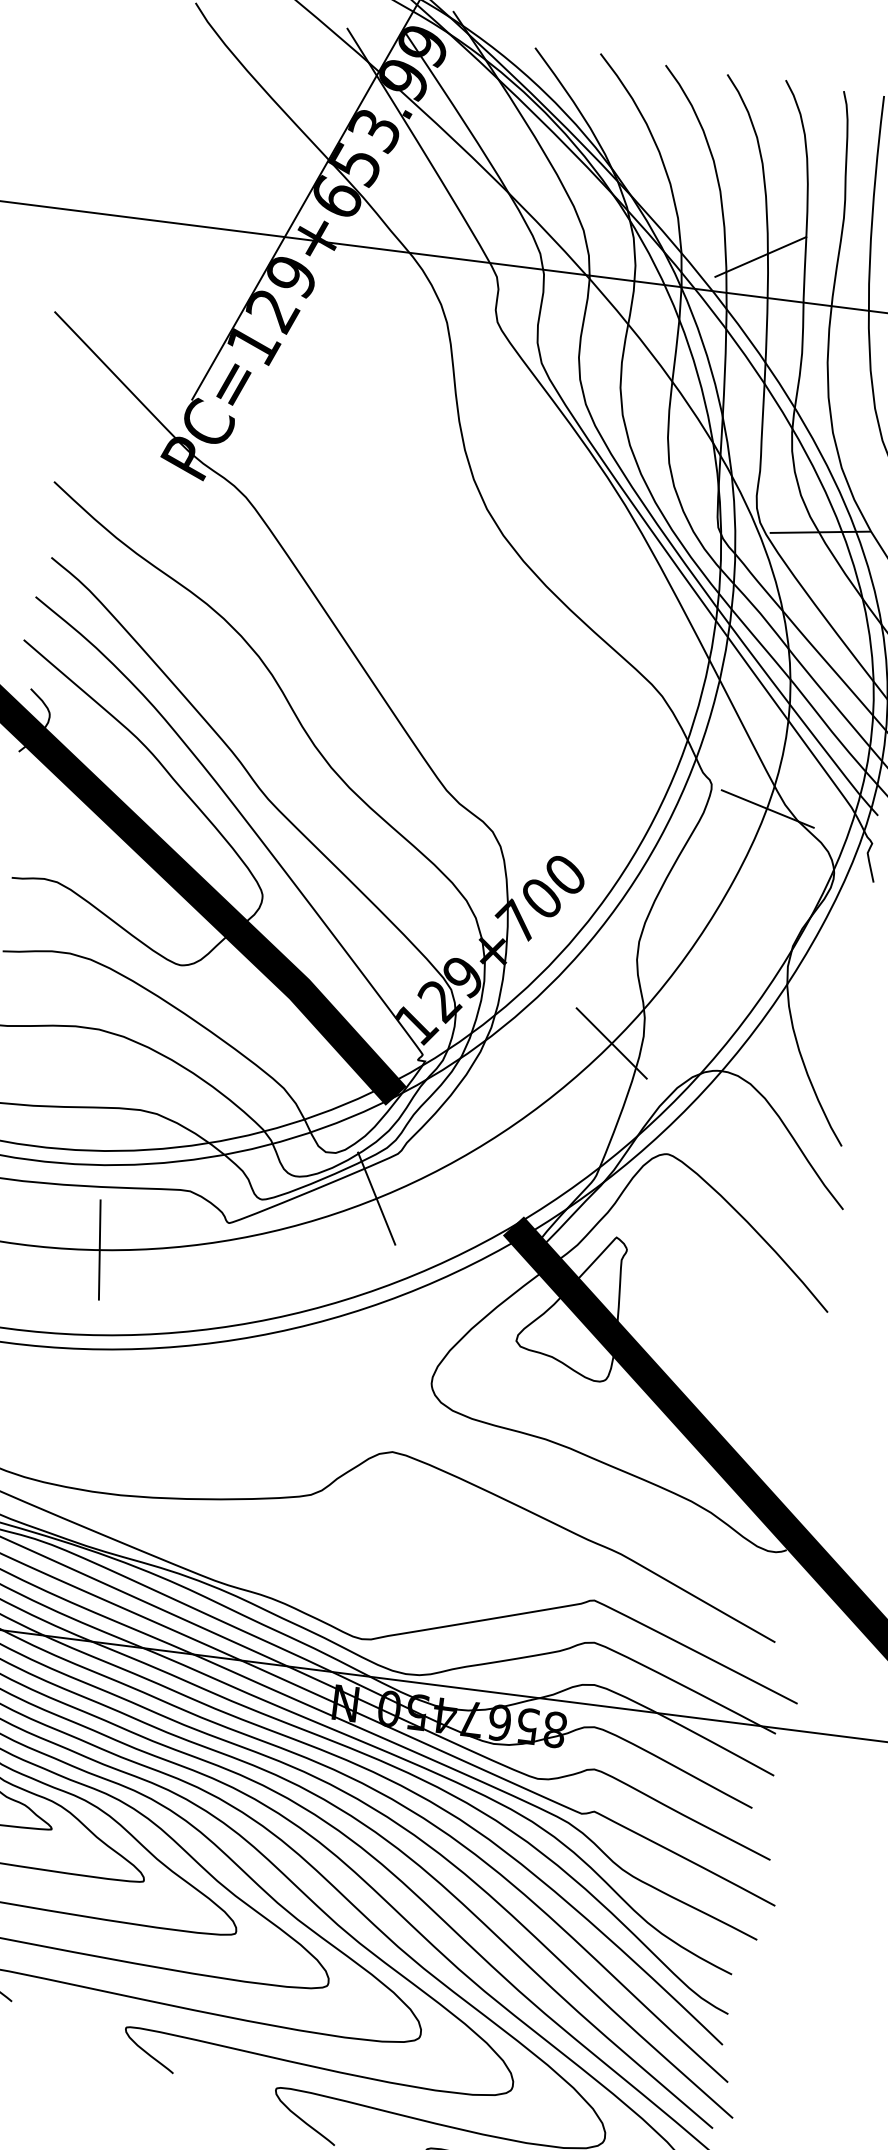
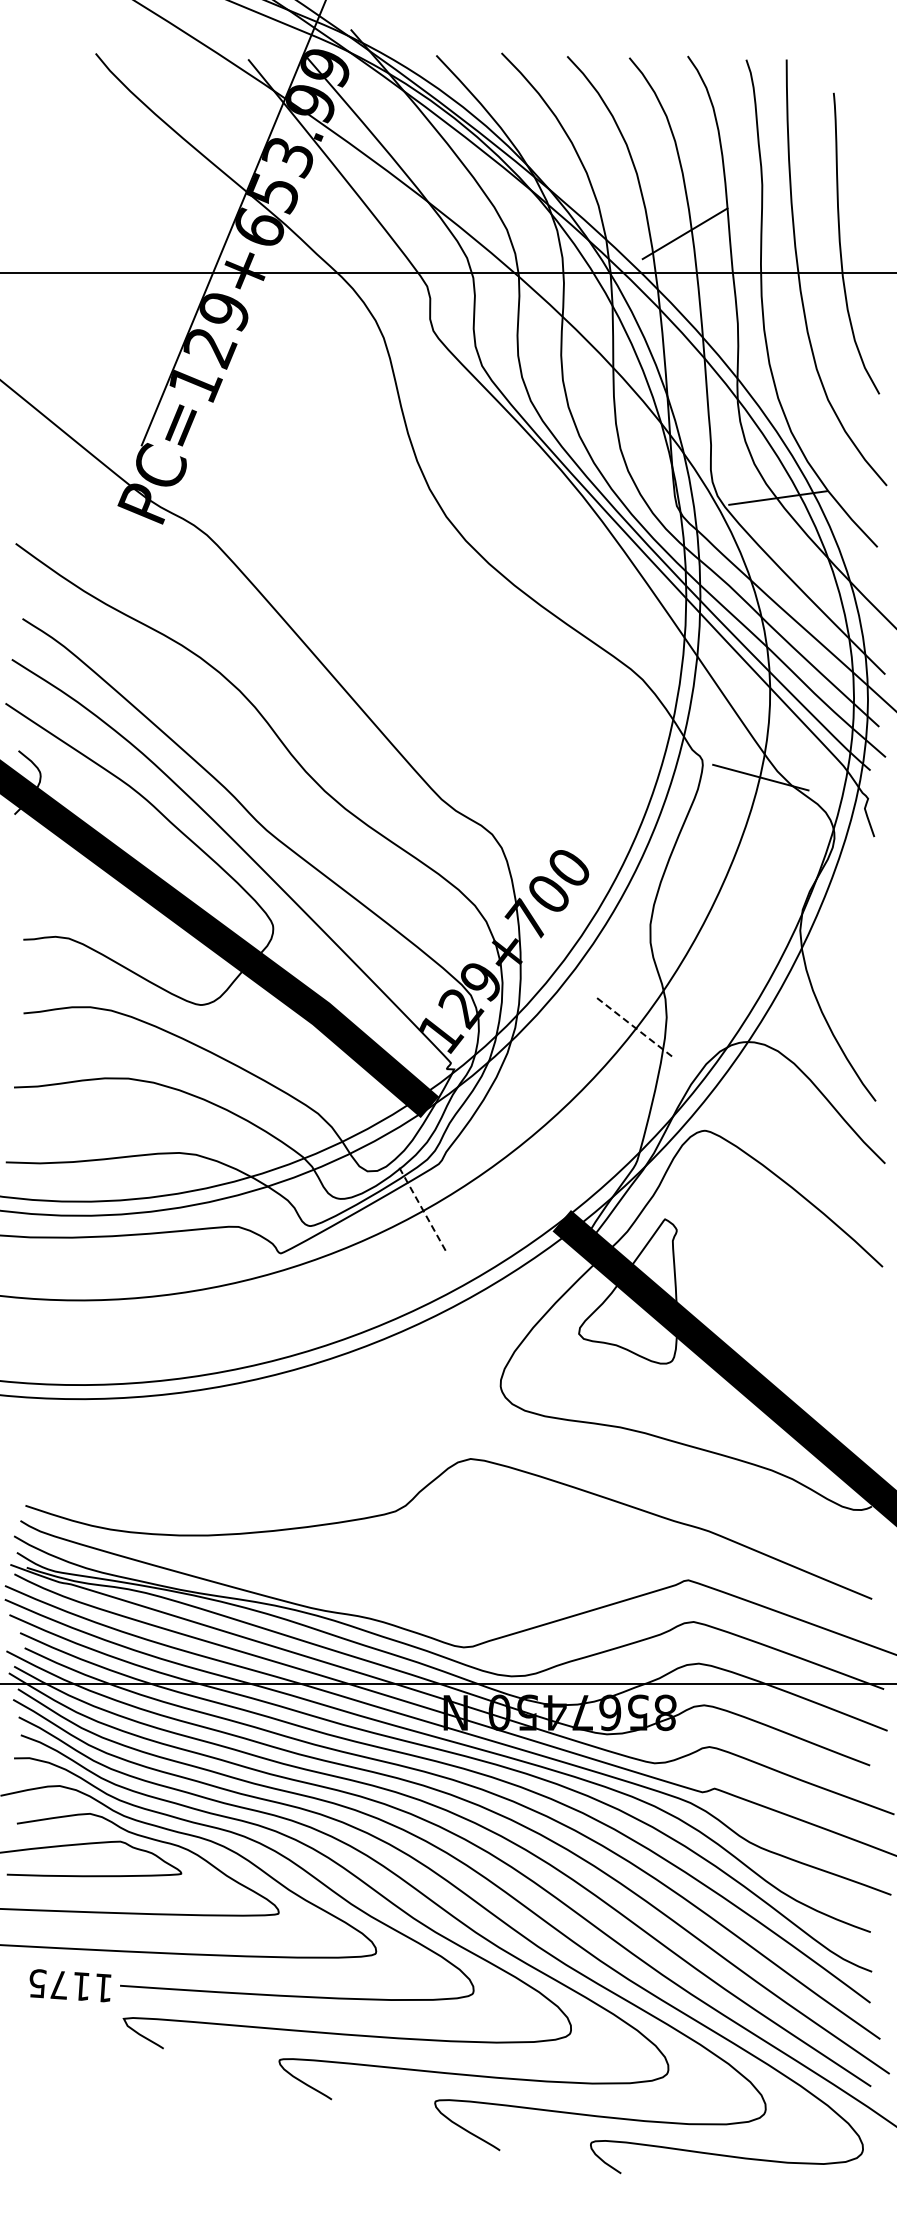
line: (612, 1043) -> (636, 1028), solid -> dashed
line: (376, 1199) -> (423, 1211), solid -> dashed
line: (99, 1250) -> (156, 1296), removed

